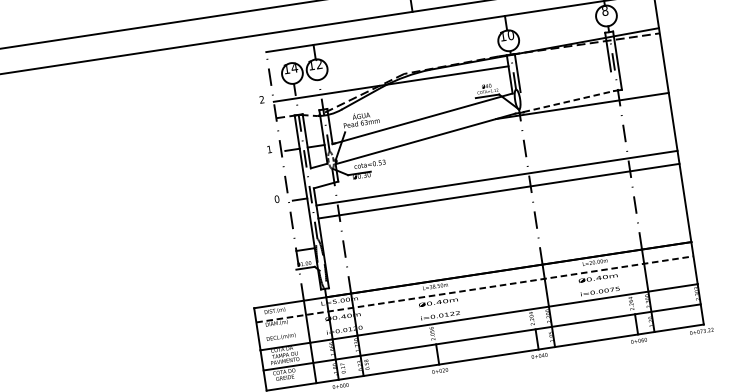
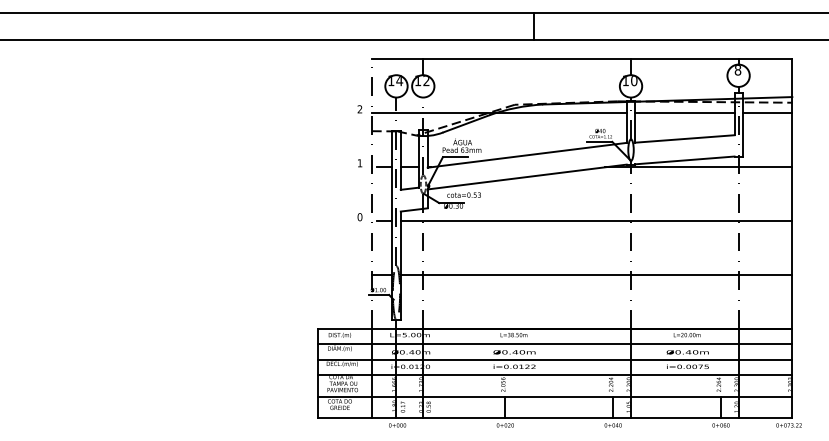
line: (638, 46) -> (767, 113), added
line: (561, 58) -> (684, 113), added
line: (565, 81) -> (684, 138), added
line: (568, 101) -> (684, 160), dashed -> solid
line: (355, 131) -> (454, 157), added
line: (496, 178) -> (596, 275), moved
line: (498, 191) -> (596, 221), moved
line: (475, 289) -> (555, 344), dashed -> solid
line: (477, 303) -> (555, 359), added

